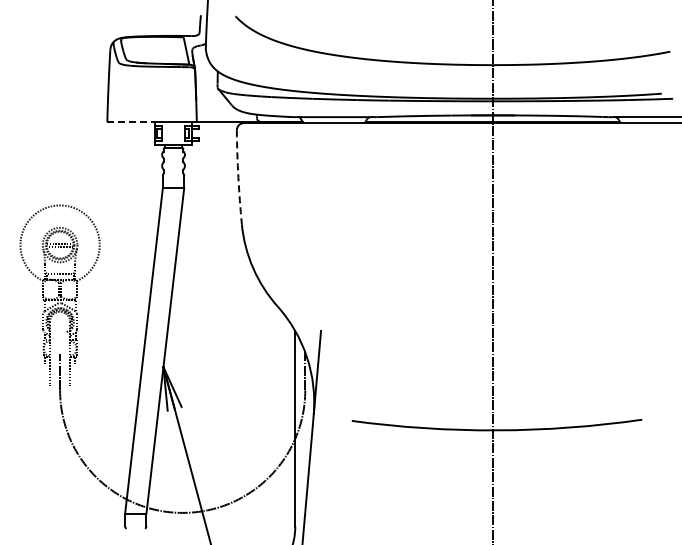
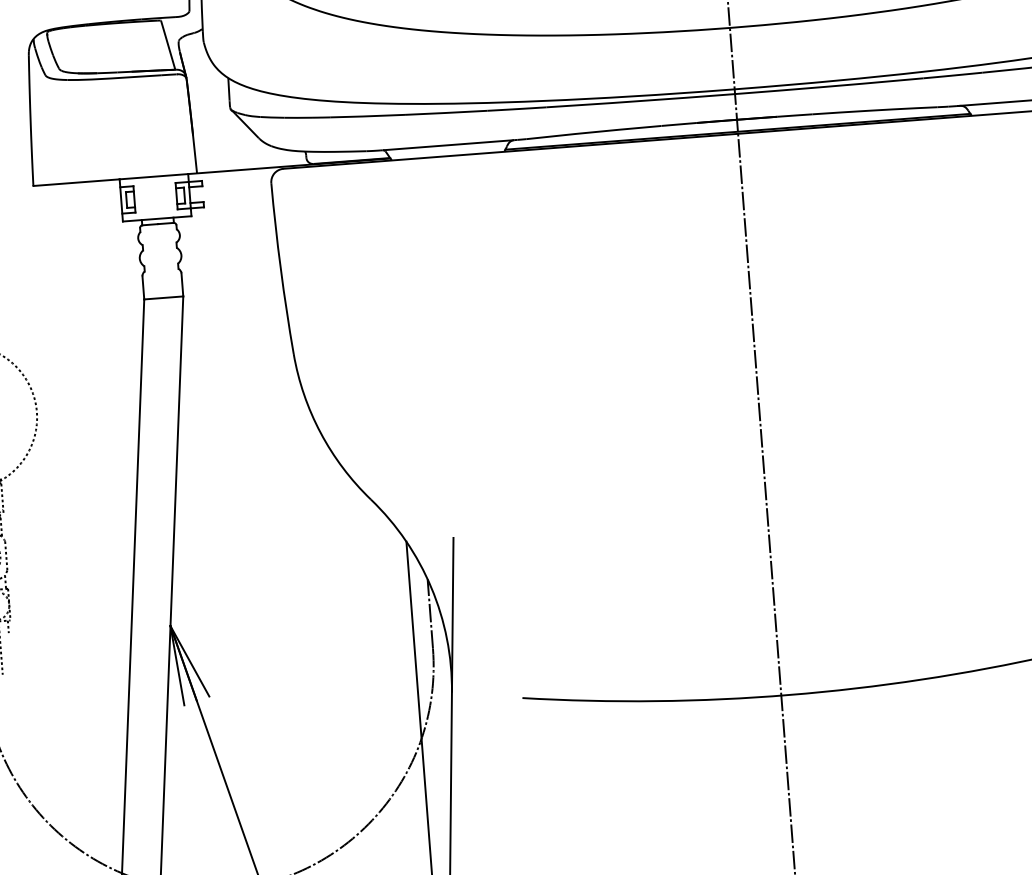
line: (130, 121) -> (75, 181), dashed -> solid
arc: (238, 177) -> (281, 269), dashed -> solid

